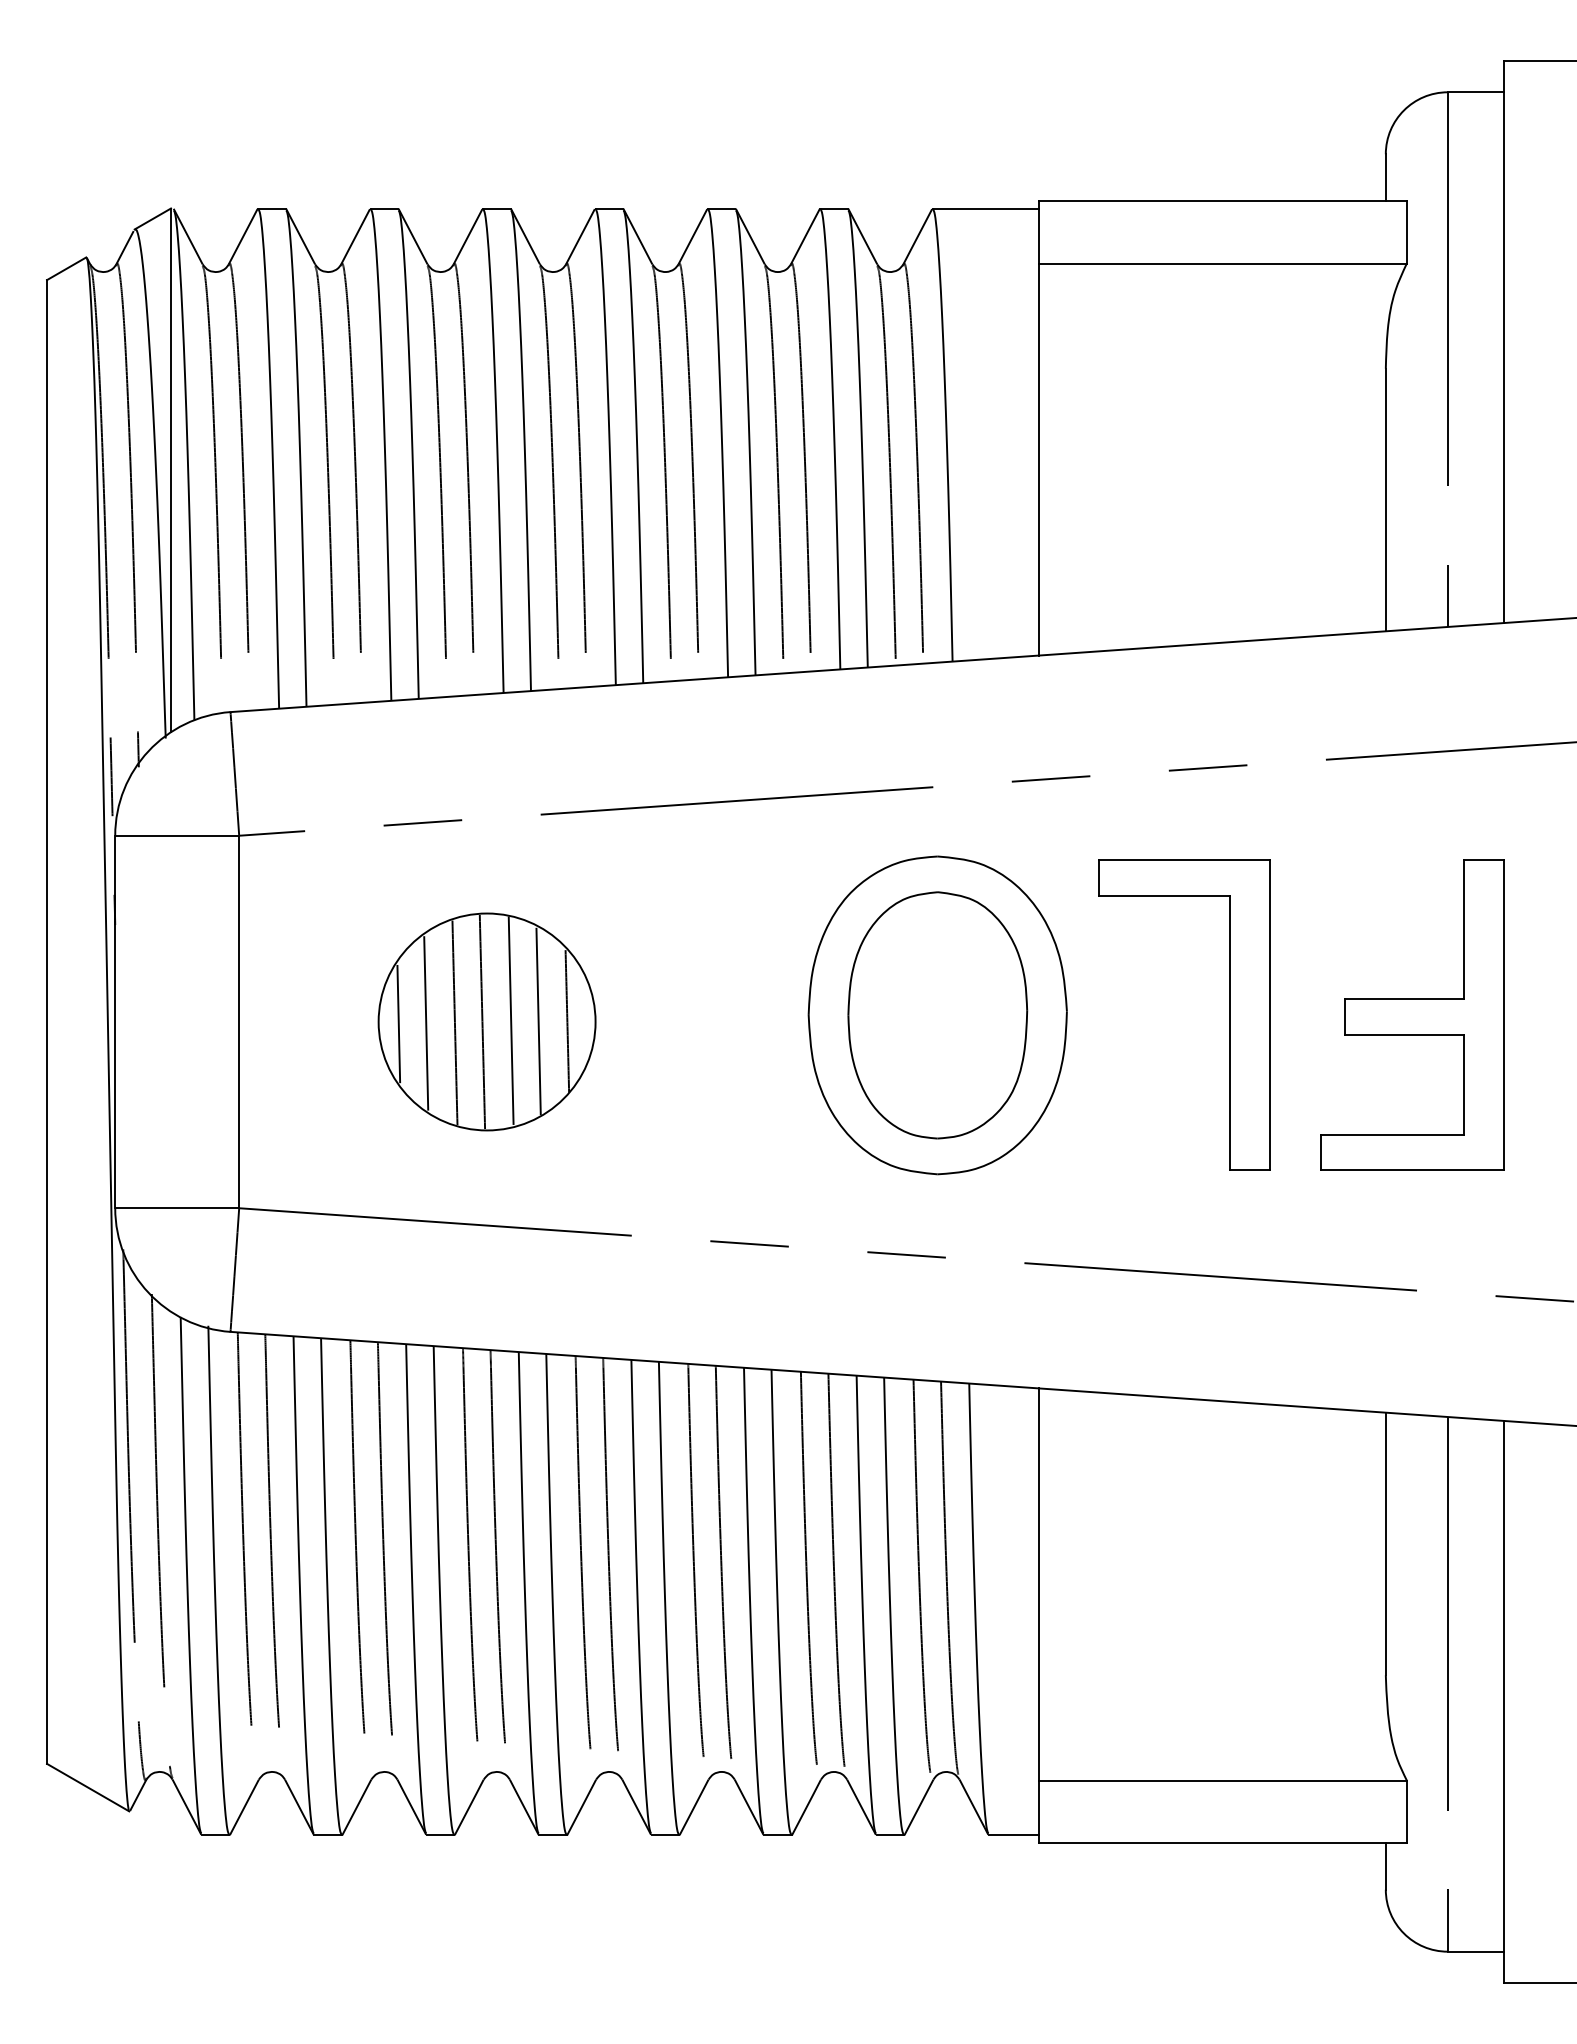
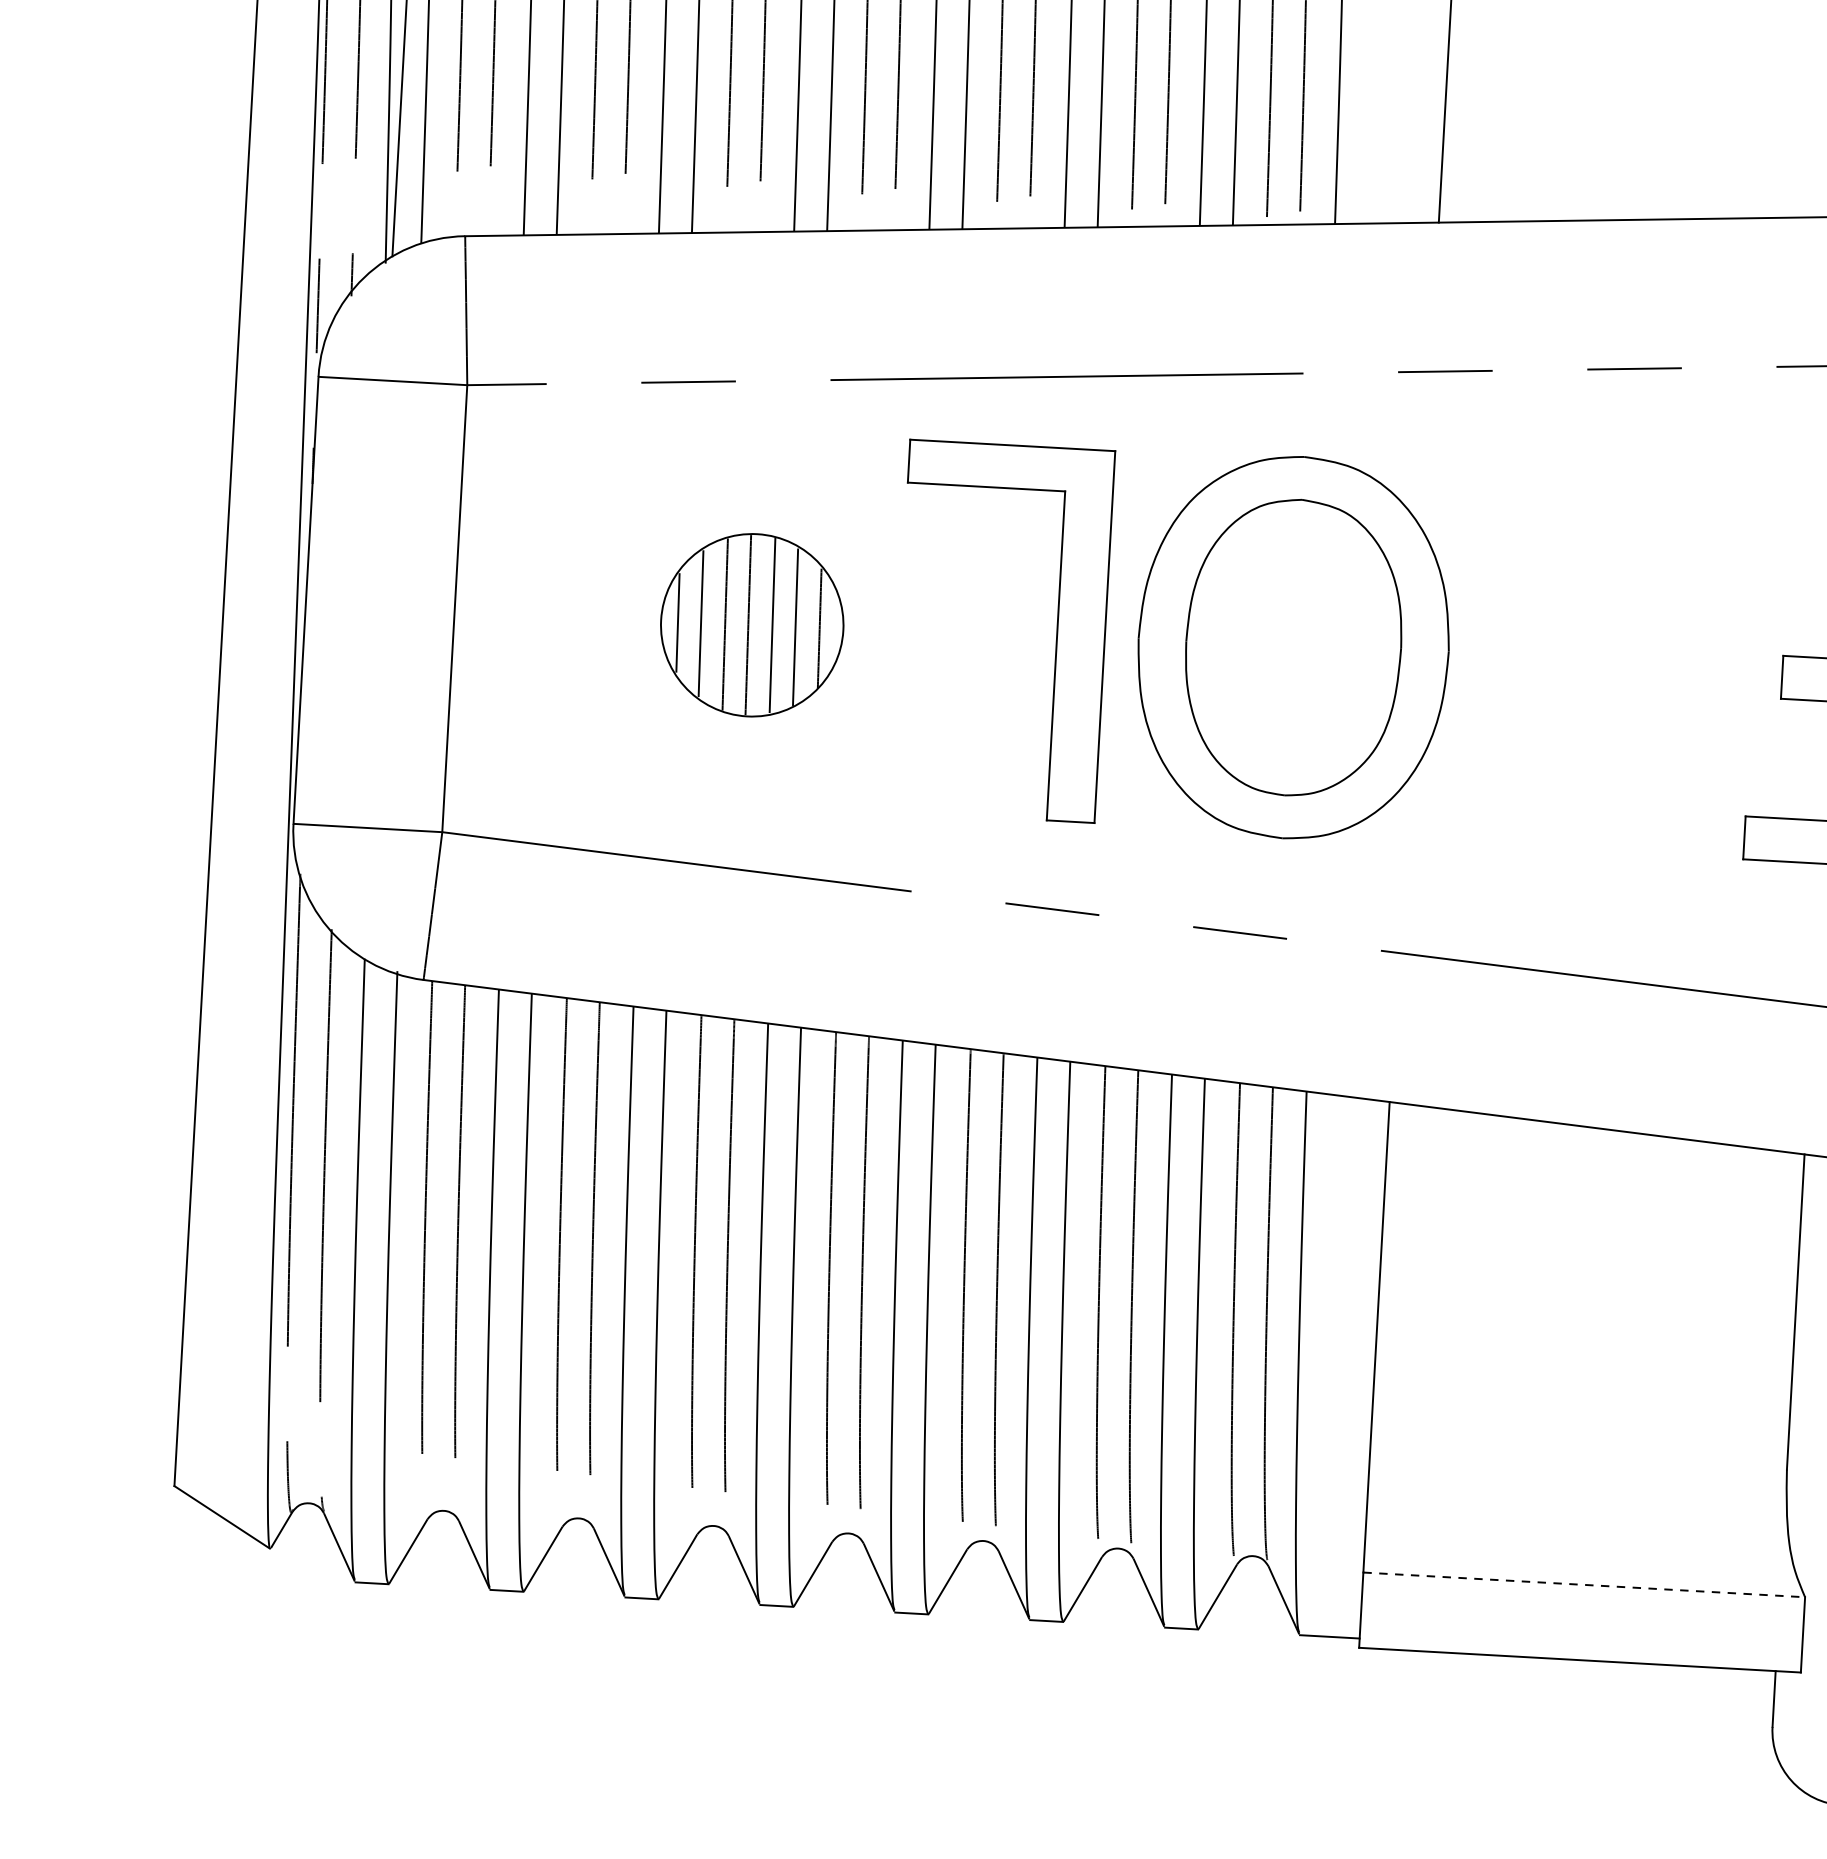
part: (1229, 1014) -> (1056, 633), moved
part: (486, 1021) -> (751, 624), size x0.7
line: (1223, 1780) -> (1585, 1584), solid -> dashed

